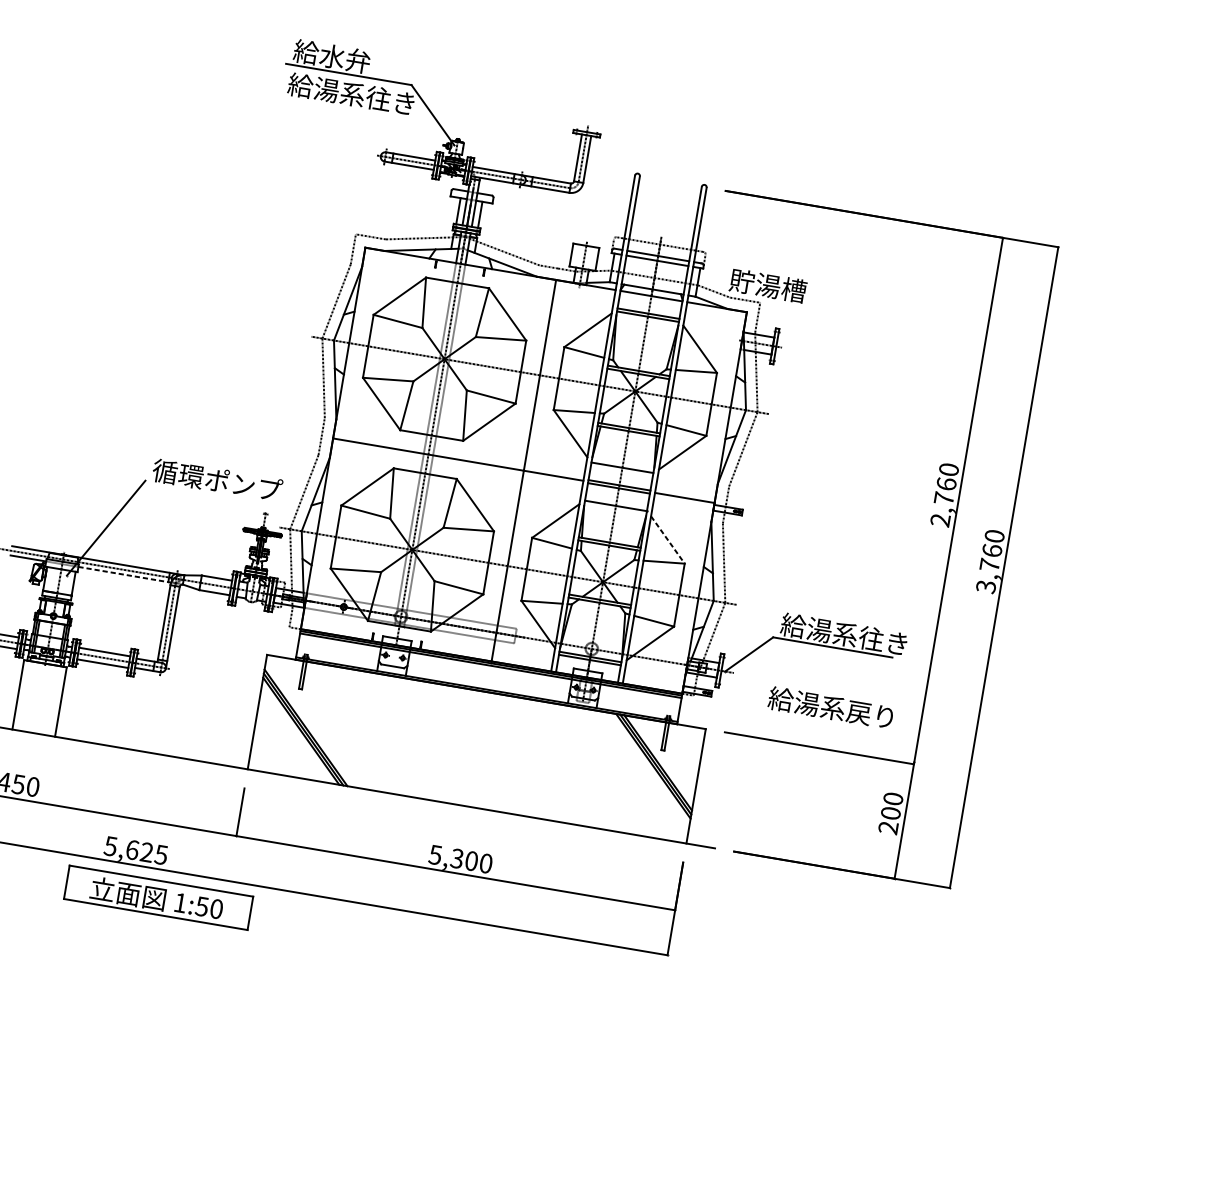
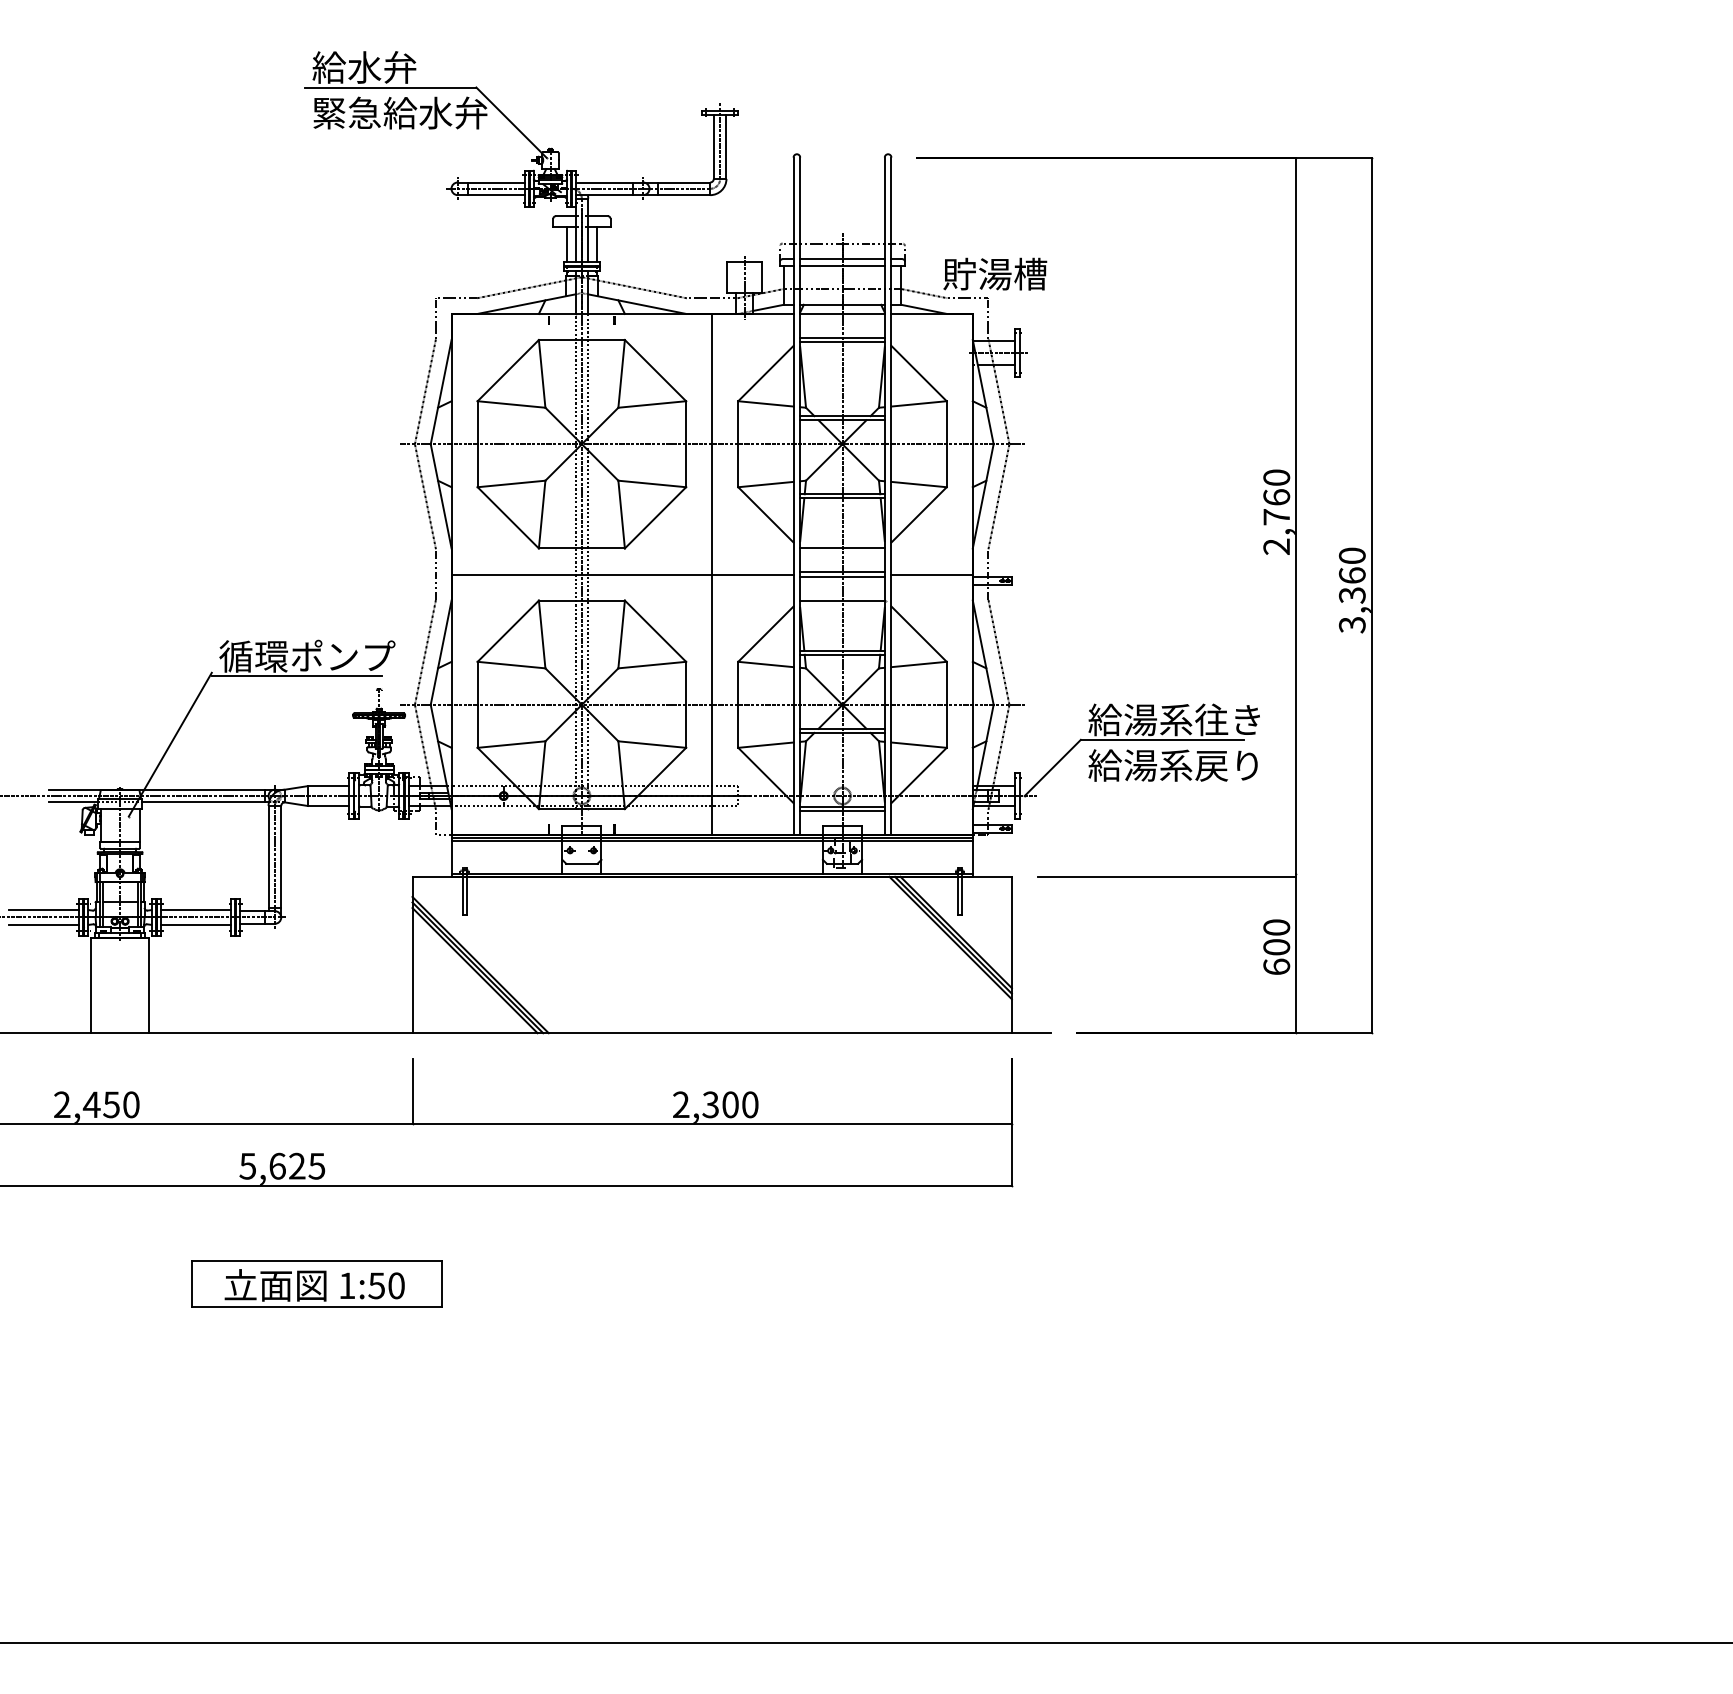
text: (352, 93) -> (399, 112), 給湯系往き -> 緊急給水弁
line: (206, 493) -> (296, 676), added
line: (668, 540) -> (919, 634), dashed -> solid
text: (989, 565) -> (1351, 595), 3,760 -> 3,360
line: (125, 574) -> (206, 802), dashed -> solid
text: (830, 707) -> (1172, 765), moved
text: (888, 827) -> (1276, 966), 200 -> 600
text: (435, 854) -> (680, 1104), 5,300 -> 2,300
part: (158, 897) -> (316, 1283), moved

